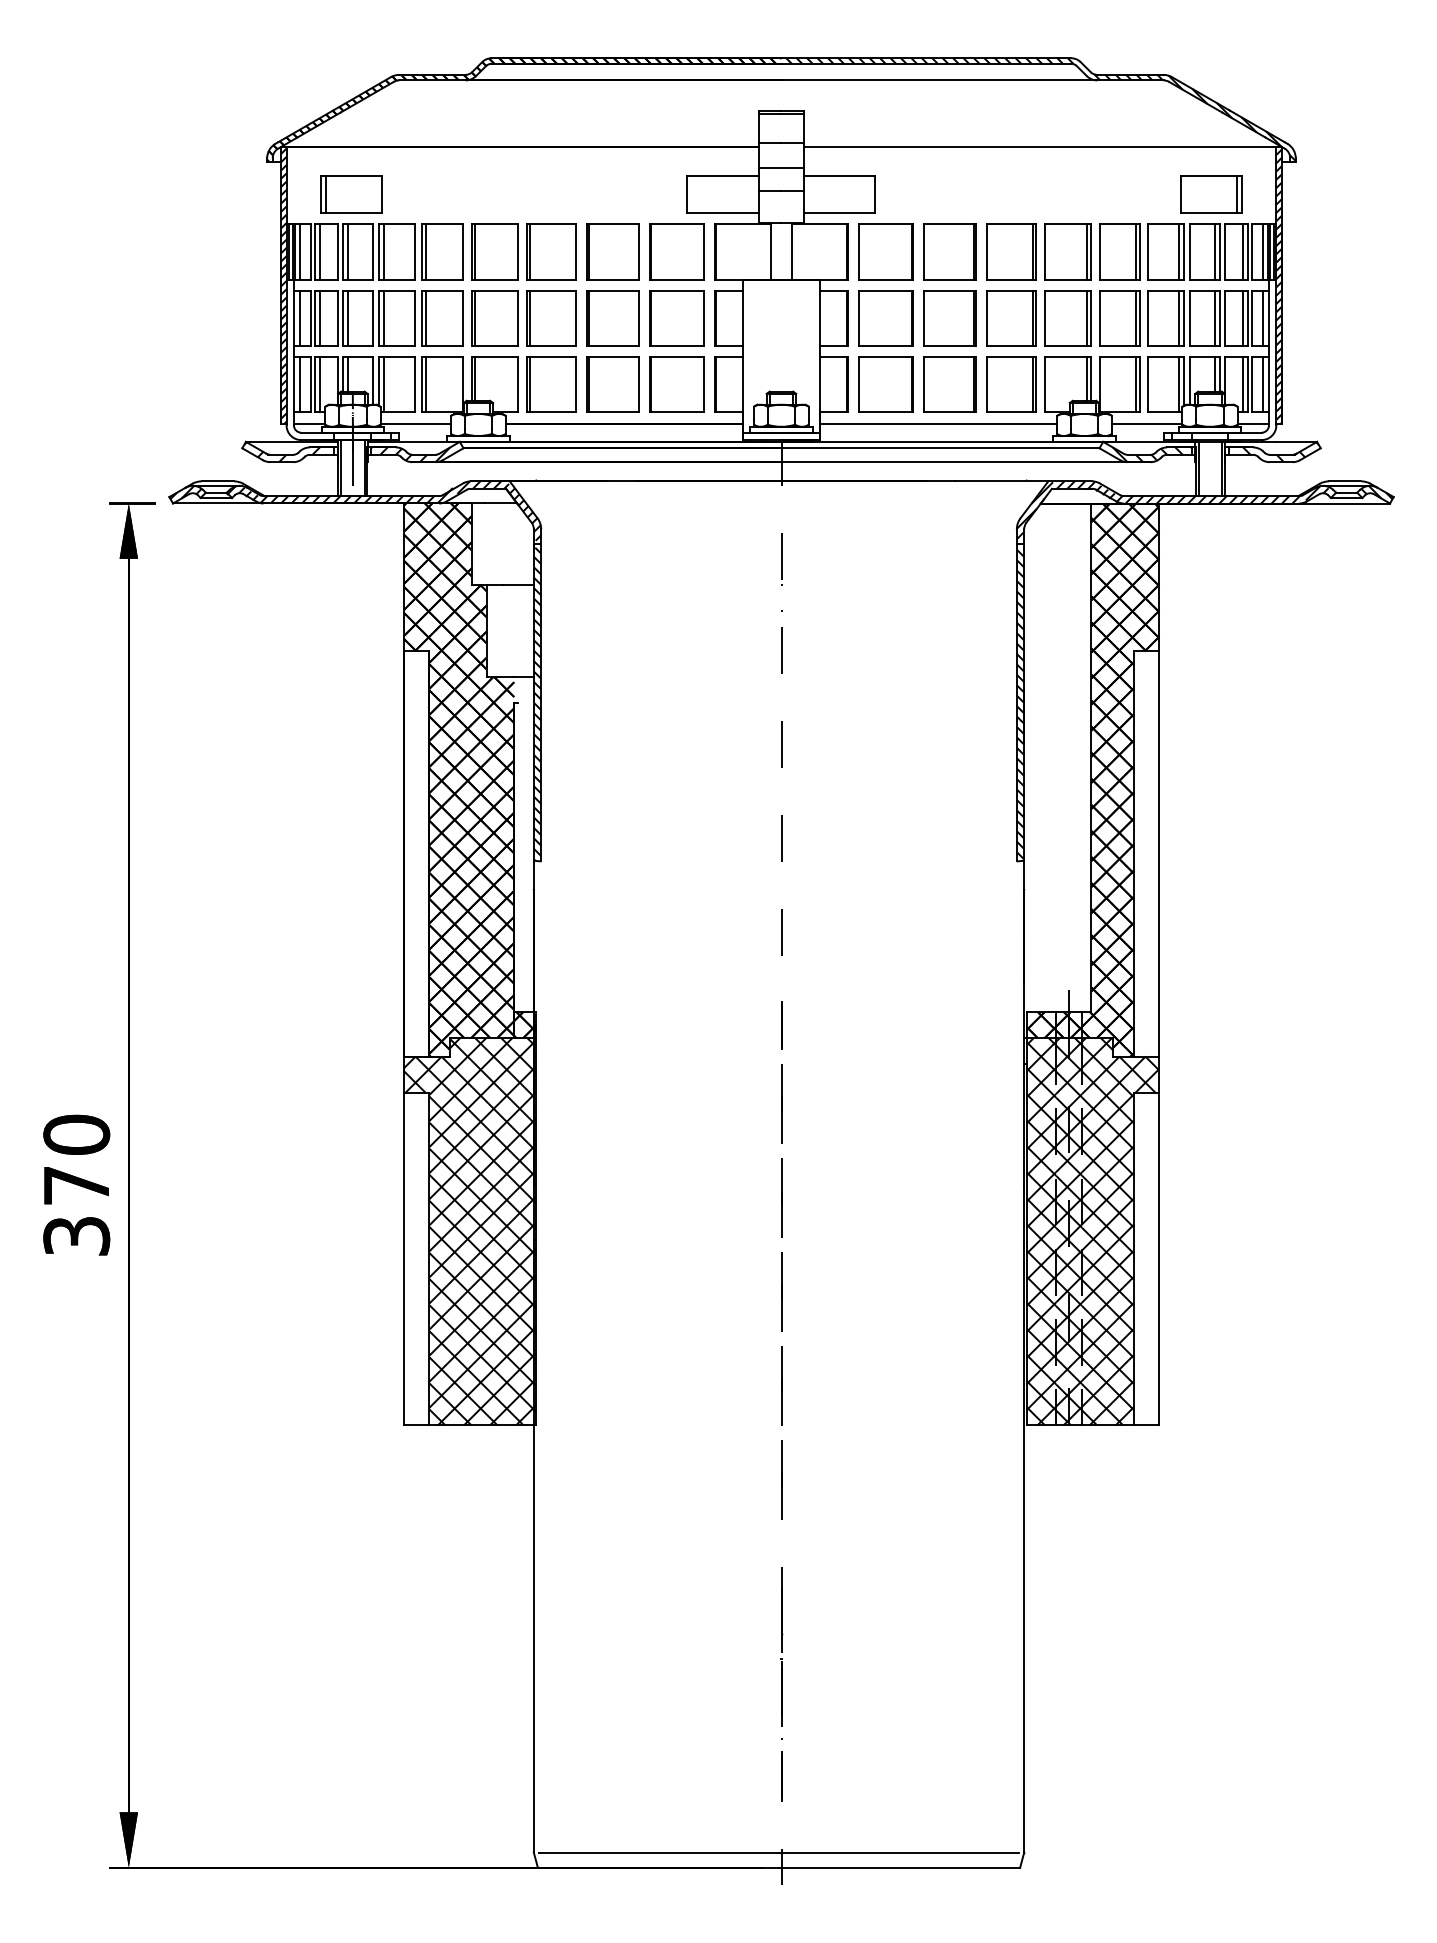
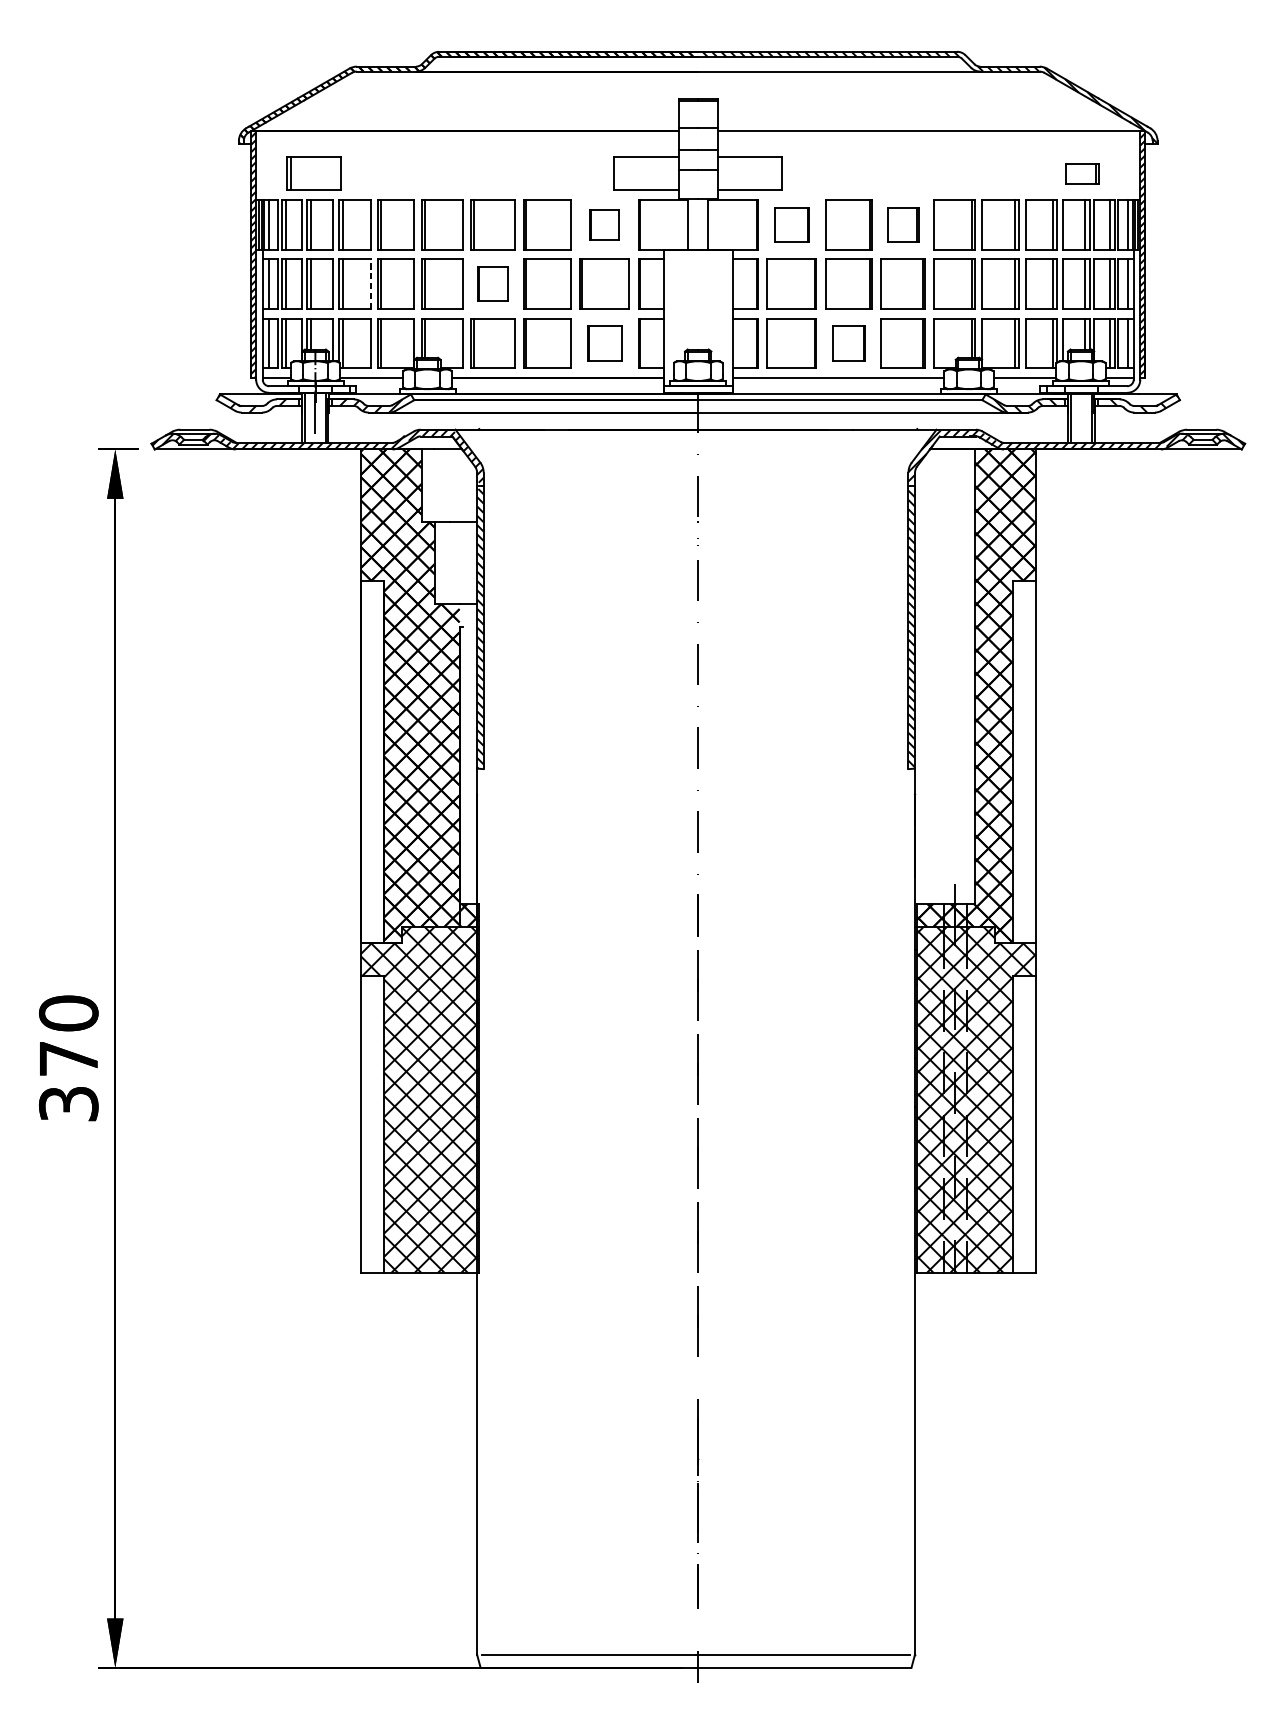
part: (1211, 194) -> (1082, 173), size x0.6
part: (676, 251) -> (604, 224), size x0.6
part: (885, 251) -> (791, 224), size x0.7
part: (1011, 251) -> (903, 224), size x0.7
line: (414, 318) -> (370, 284), solid -> dashed
part: (551, 318) -> (492, 284), size x0.7
part: (676, 384) -> (604, 343), size x0.7
part: (949, 384) -> (848, 343), size x0.7

